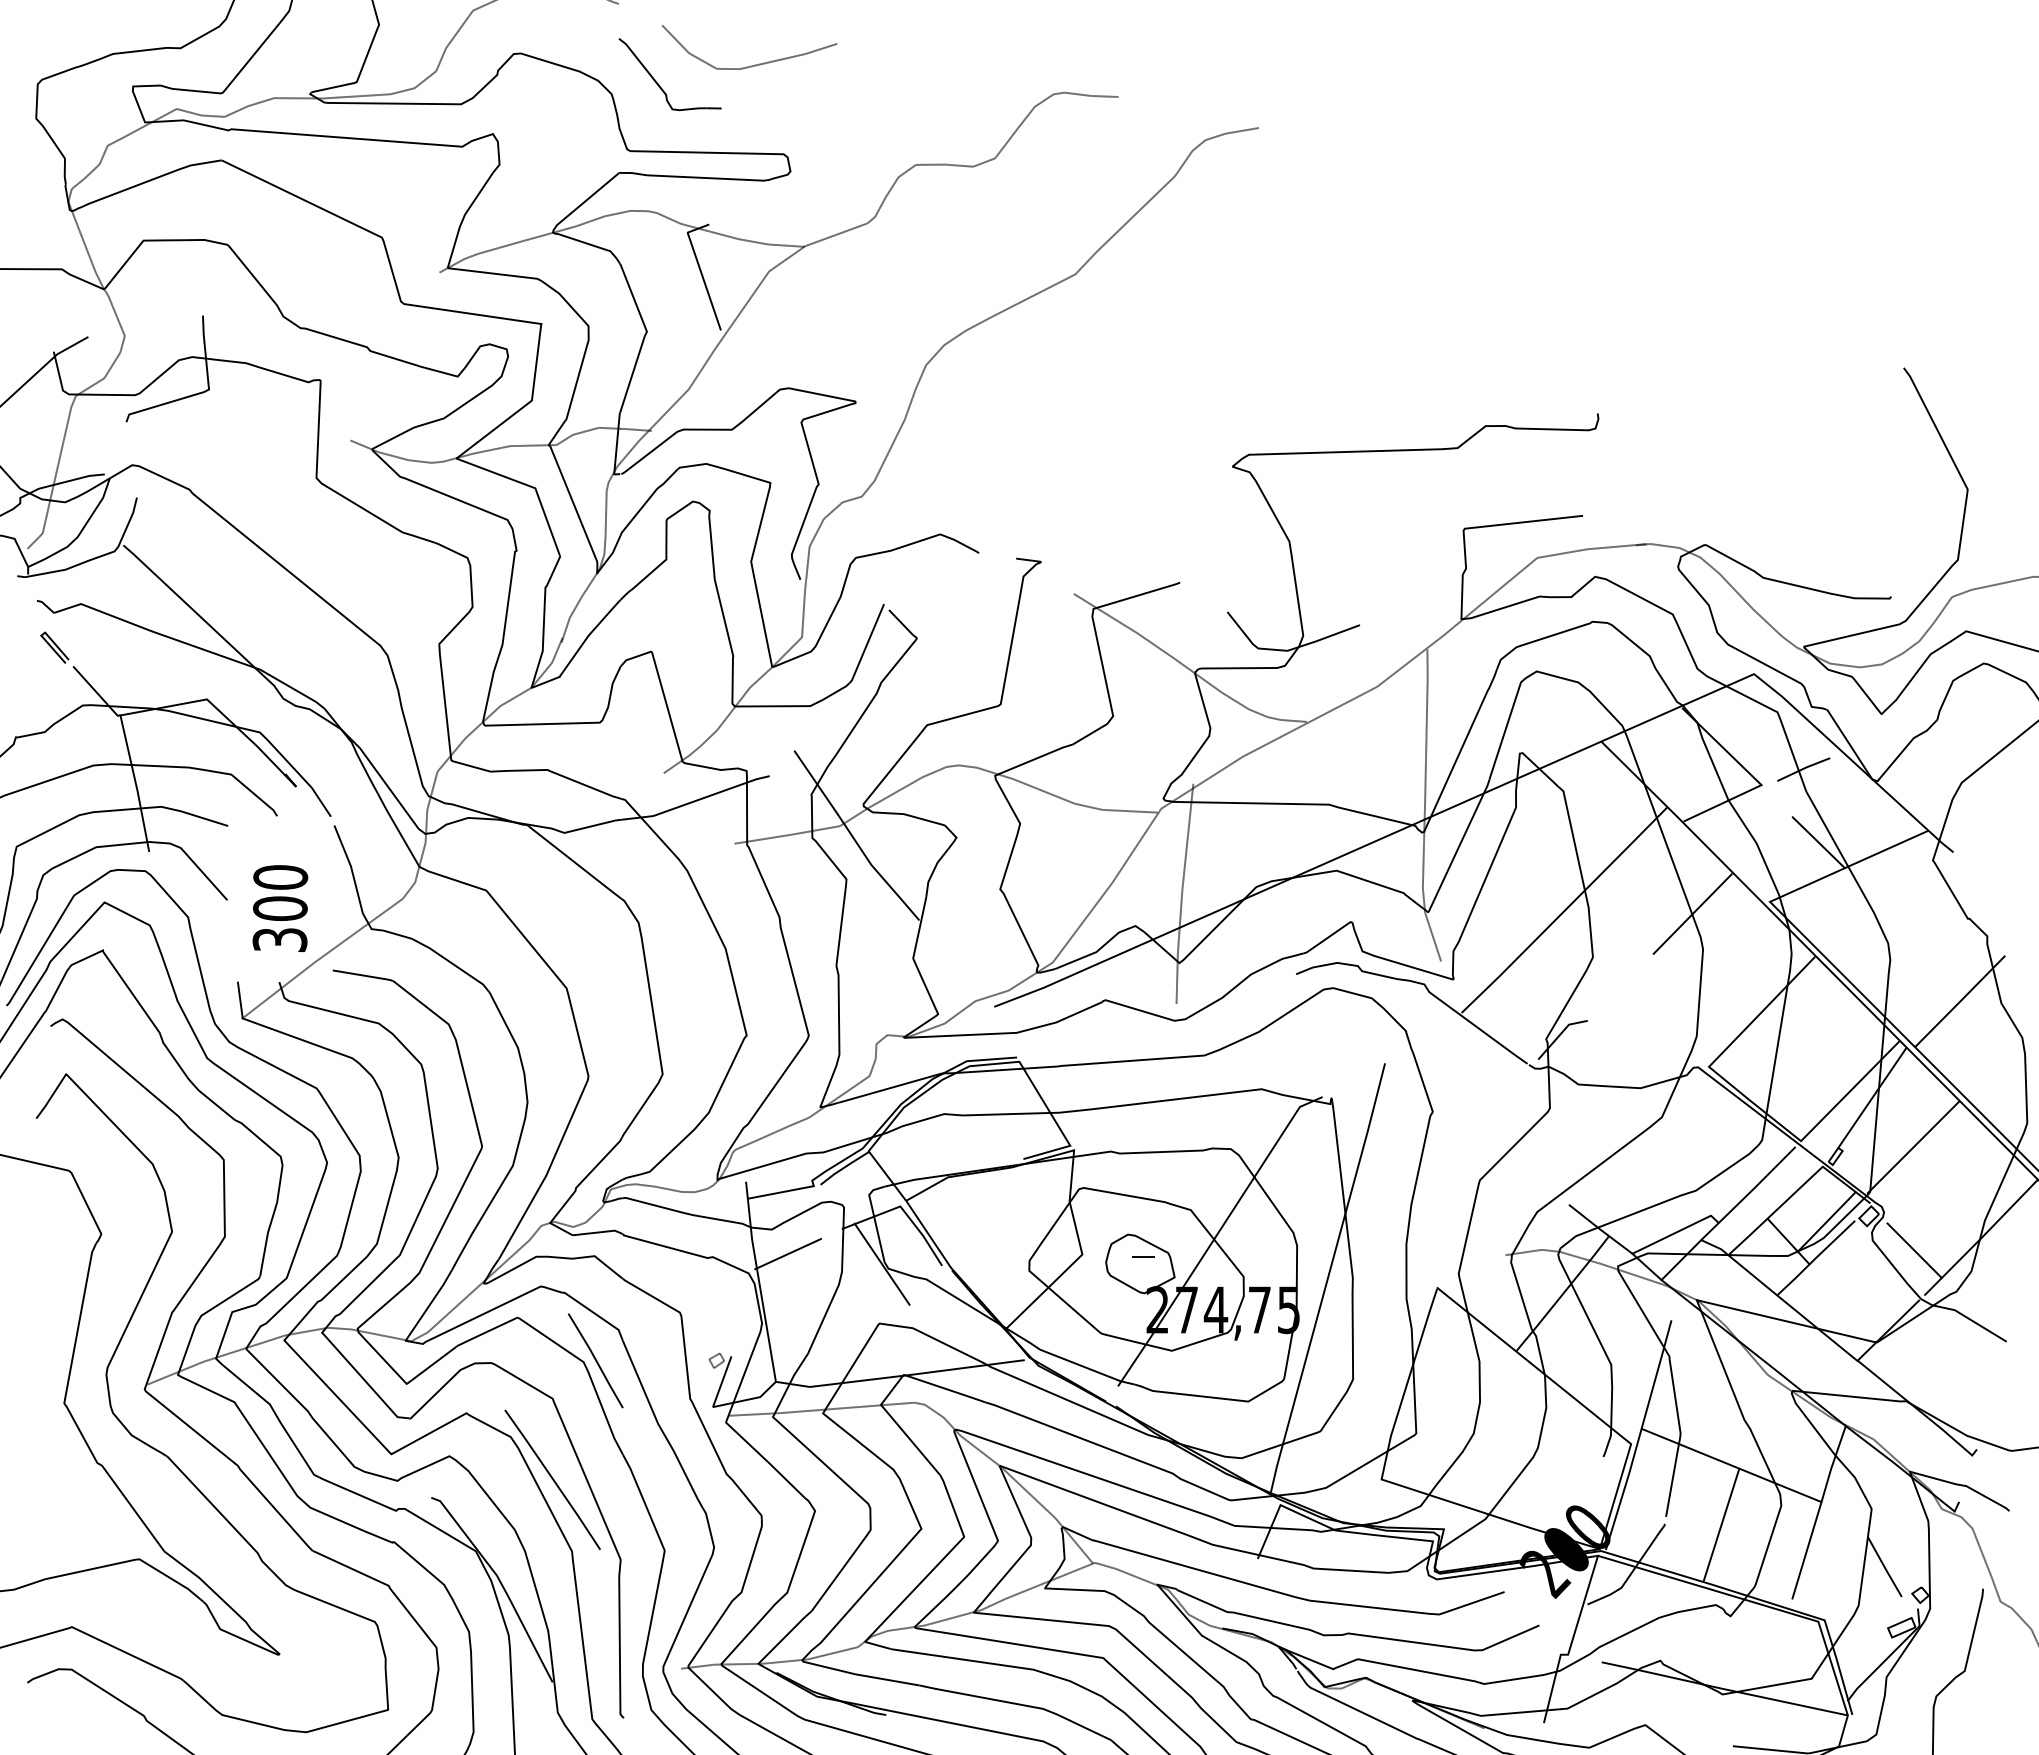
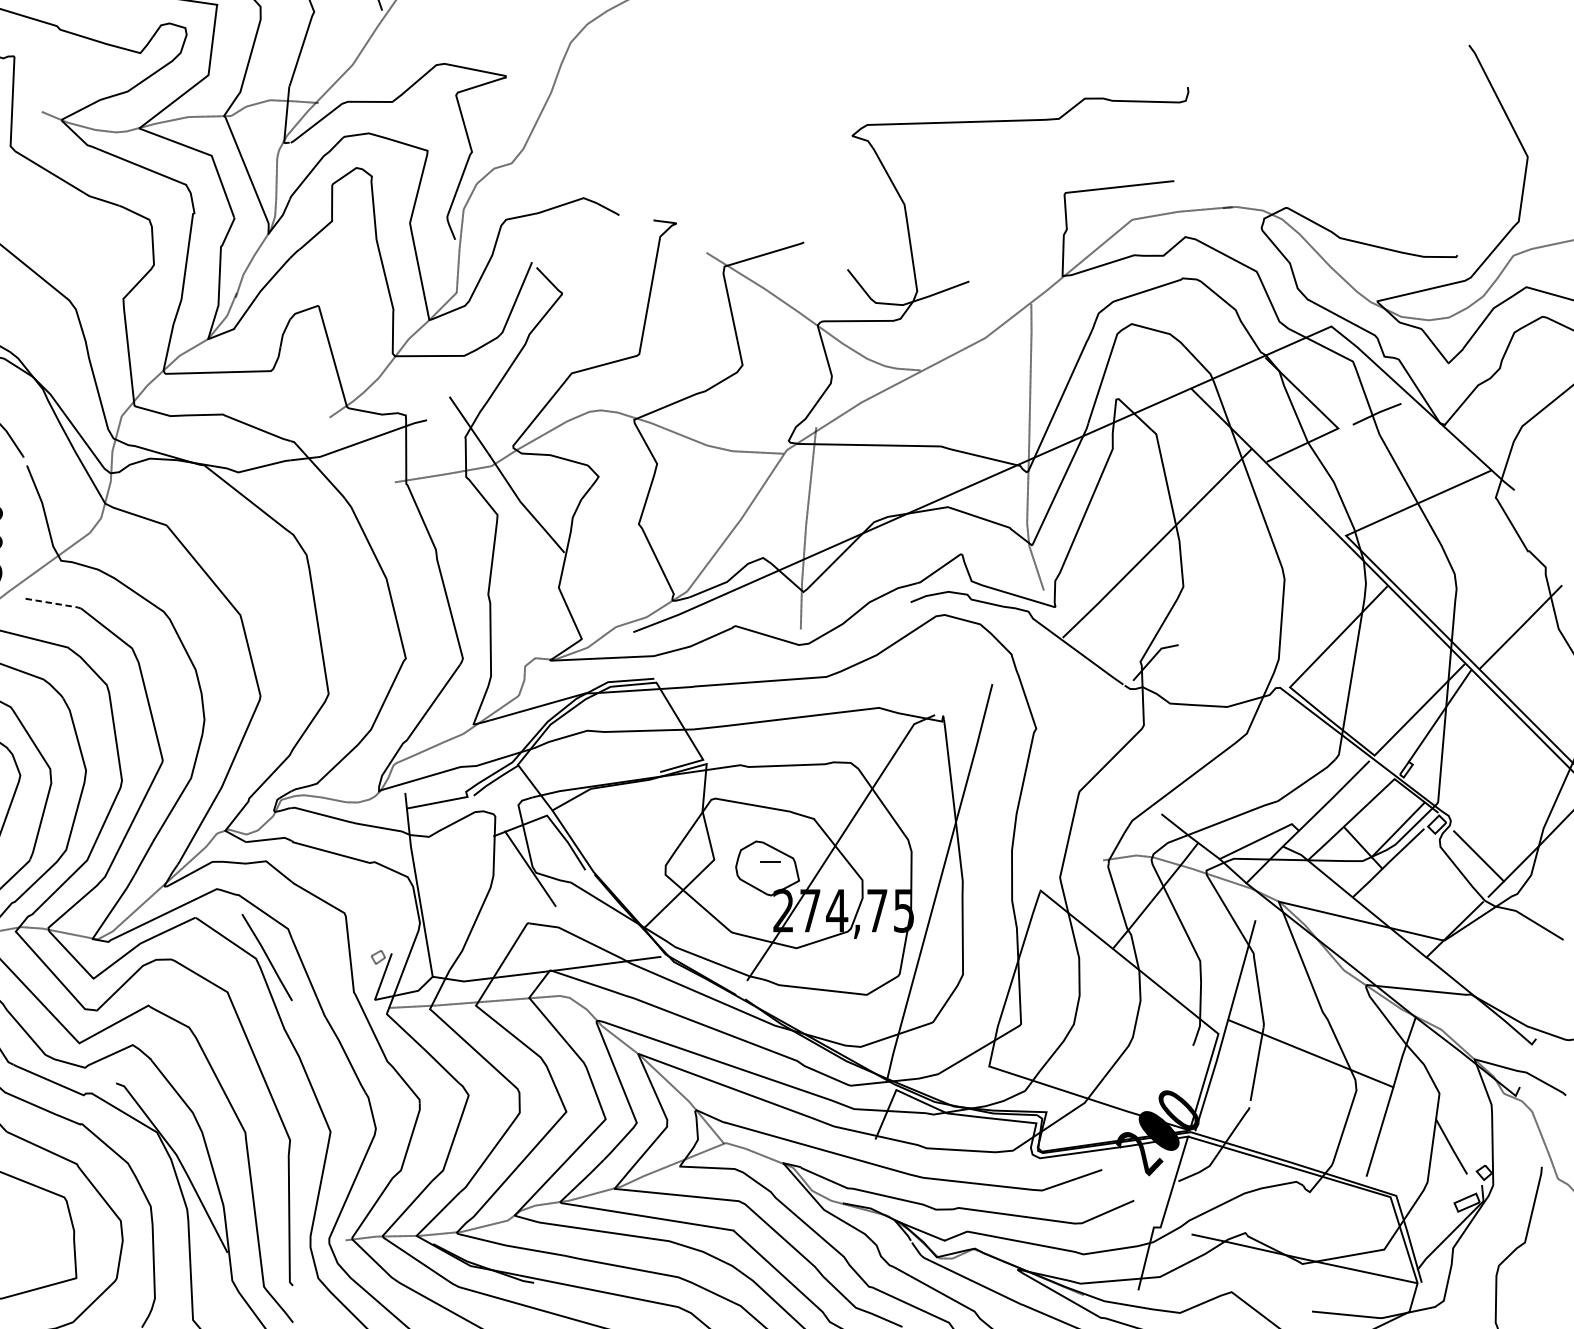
line: (1818, 842) -> (1390, 481), removed
line: (1692, 913) -> (1274, 546), removed
line: (363, 975) -> (53, 603), solid -> dashed
line: (1913, 1147) -> (1477, 761), removed
line: (787, 1254) -> (443, 859), removed
line: (552, 1479) -> (227, 1066), removed
line: (1721, 1524) -> (1301, 1107), removed

